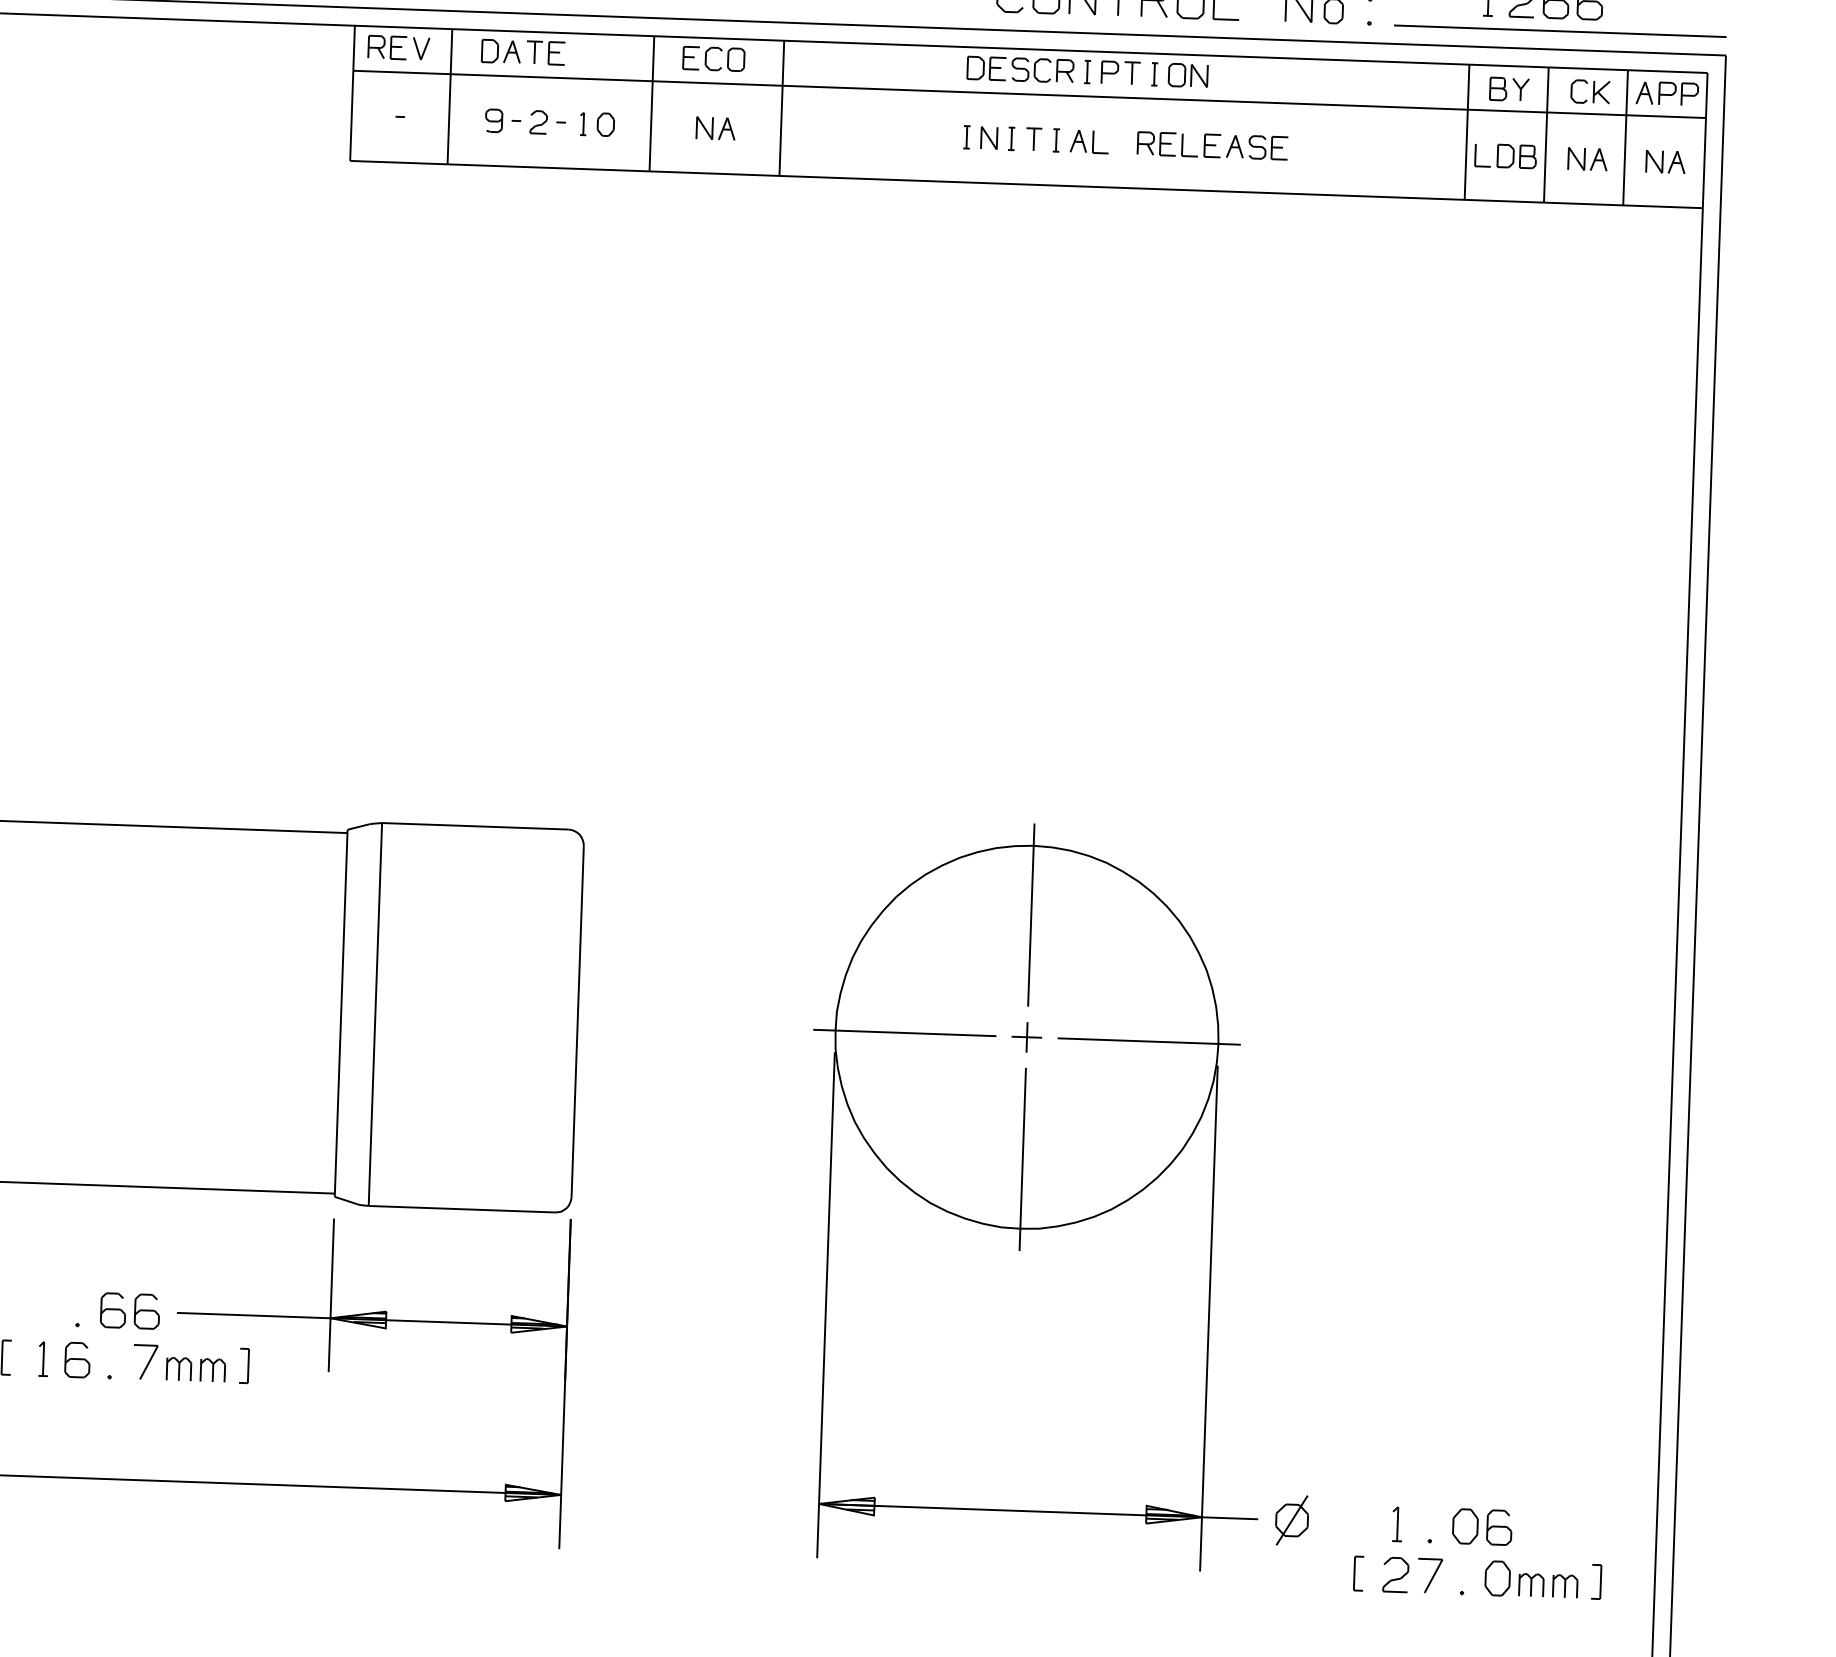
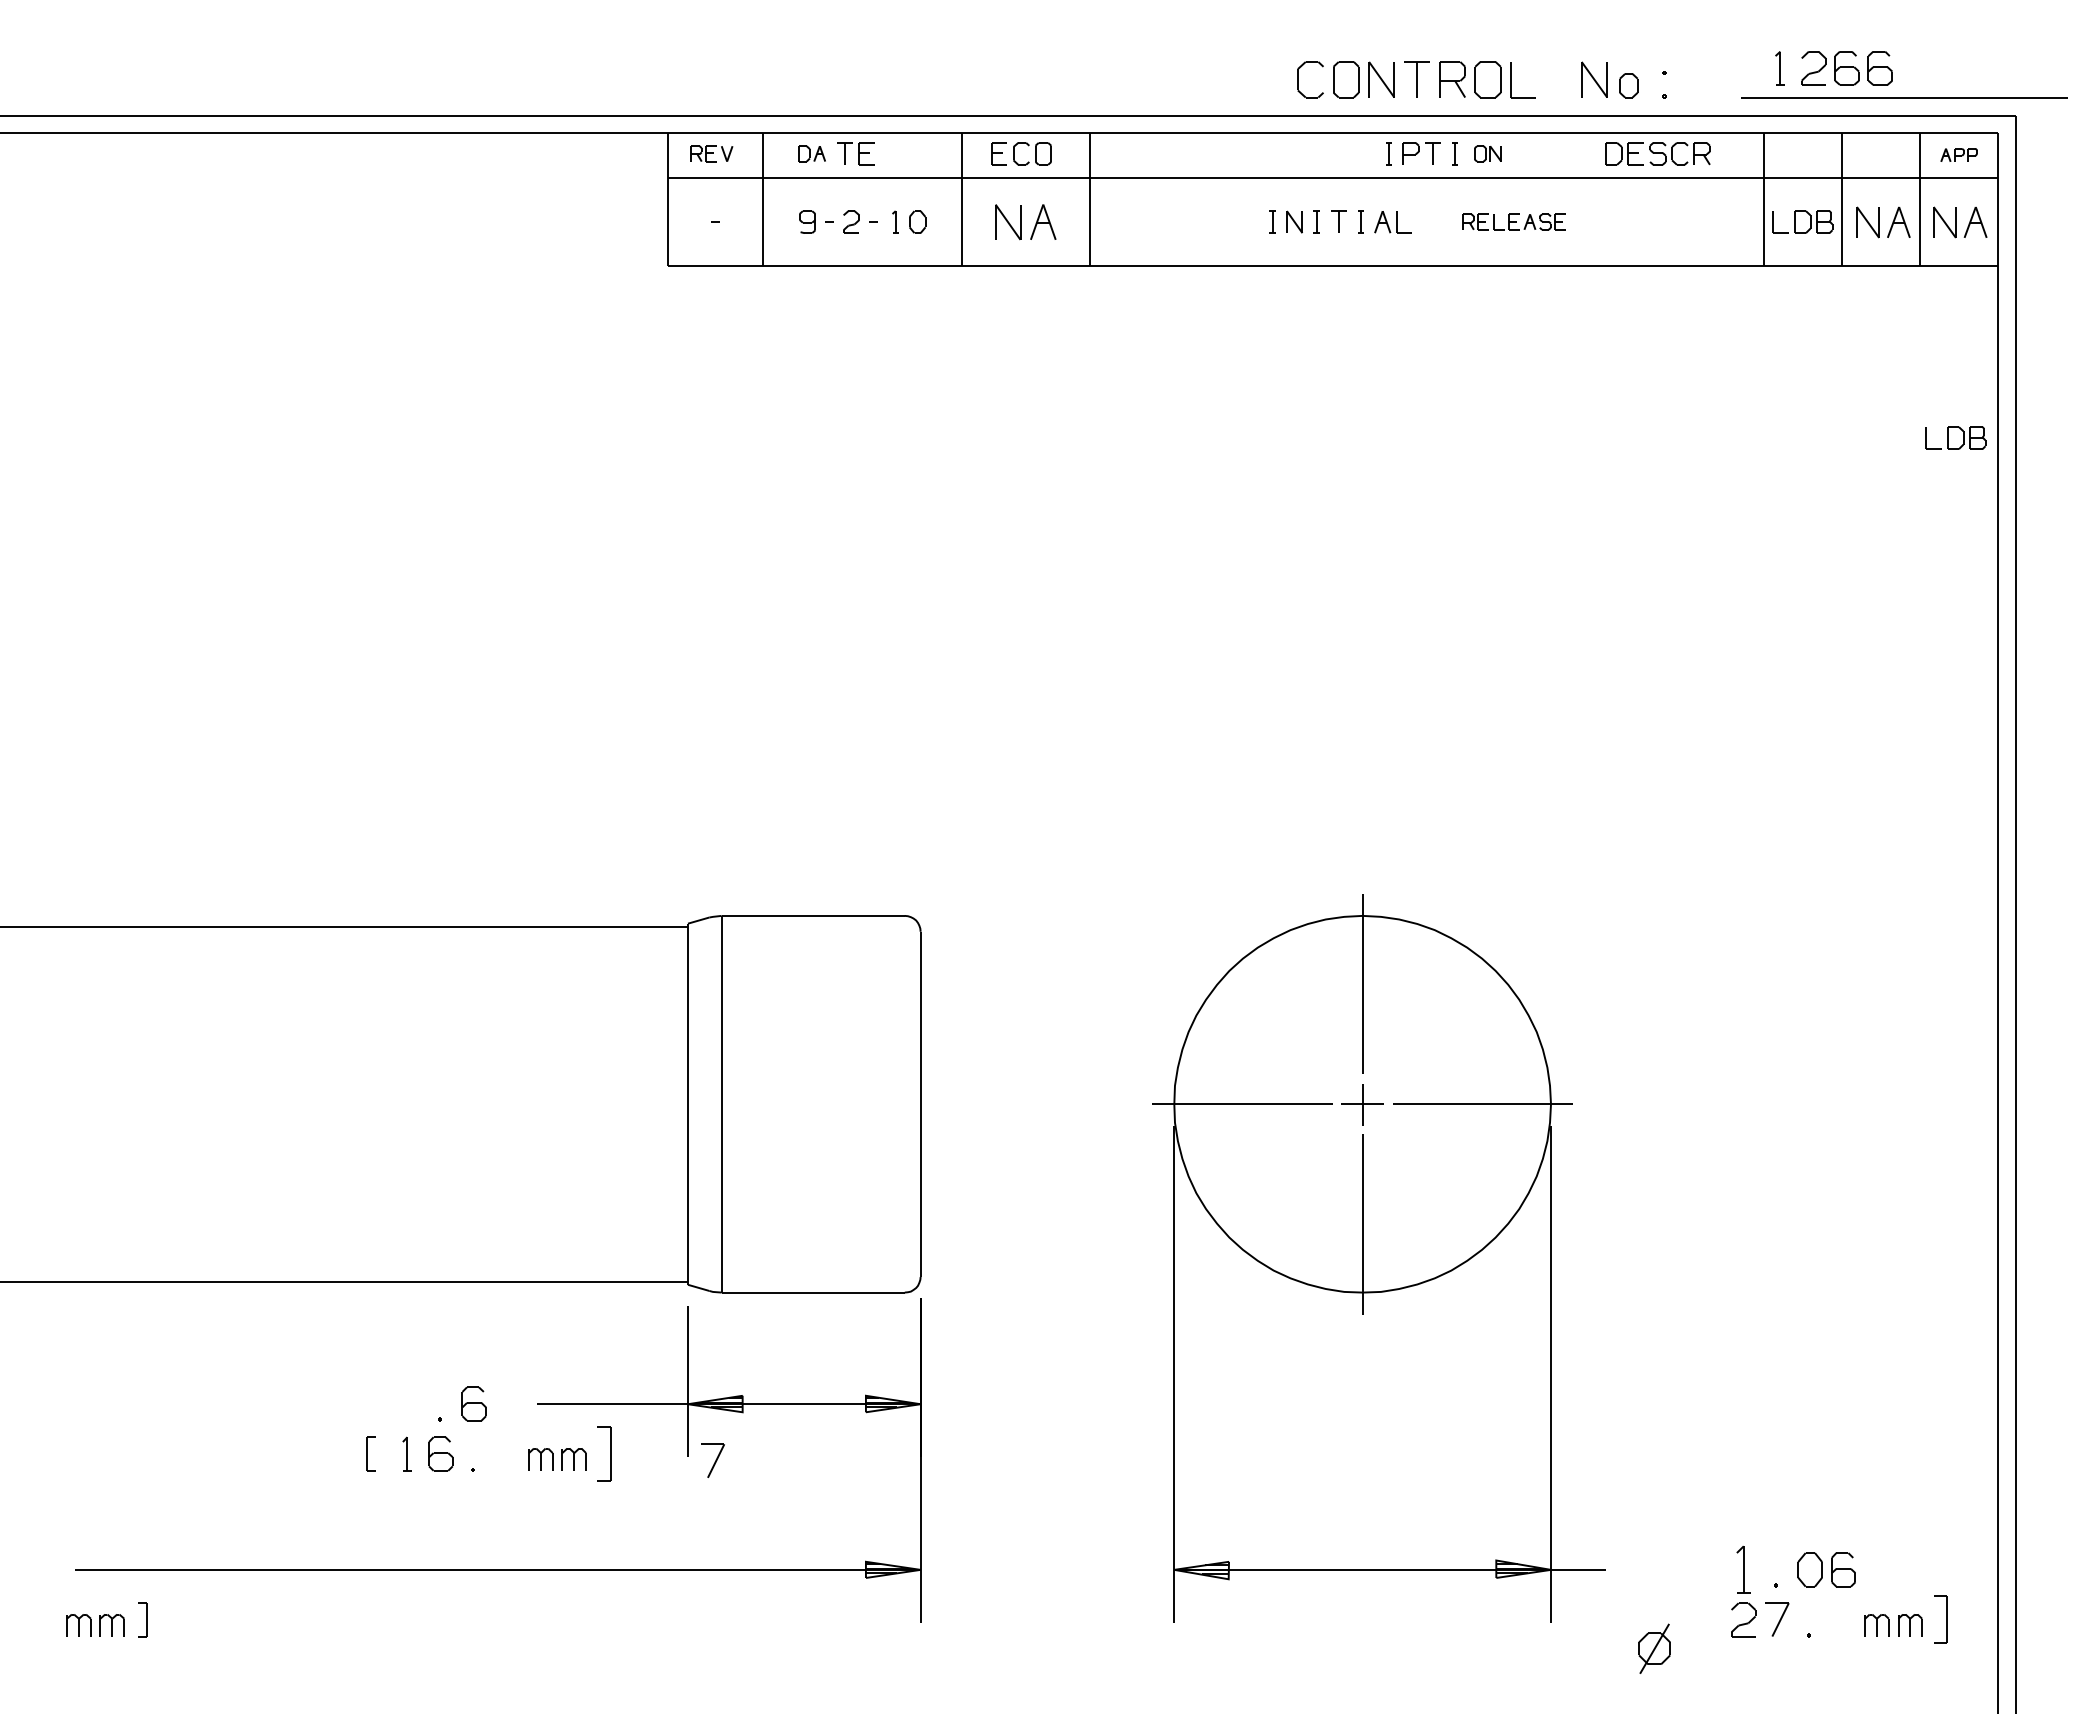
line: (1560, 31) -> (1904, 97), moved
part: (398, 47) -> (711, 153), size x0.7
part: (500, 51) -> (811, 153), size x0.7
part: (1019, 69) -> (1657, 153), moved
part: (1187, 75) -> (1487, 153), size x0.7
part: (1508, 88) -> (1803, 155), removed
part: (1590, 91) -> (1883, 155), removed
part: (1666, 92) -> (1958, 154), size x0.6
part: (715, 127) -> (1025, 221), size x1.6
part: (1212, 145) -> (1514, 221), size x0.7
part: (1587, 159) -> (1883, 222), size x1.4
part: (1665, 162) -> (1959, 222), size x1.4
part: (1653, 380) -> (1955, 437), added
part: (1026, 1036) -> (1362, 1103), size x1.4
part: (147, 1311) -> (507, 1403), removed
part: (145, 1361) -> (712, 1460), moved
part: (243, 1365) -> (604, 1453), size x1.6
part: (1291, 1520) -> (1654, 1648), moved
part: (1396, 1523) -> (1742, 1569), size x1.4
part: (1358, 1573) -> (1706, 1619), removed
part: (1497, 1578) -> (1843, 1619), removed
part: (1596, 1581) -> (1940, 1619), size x1.4

